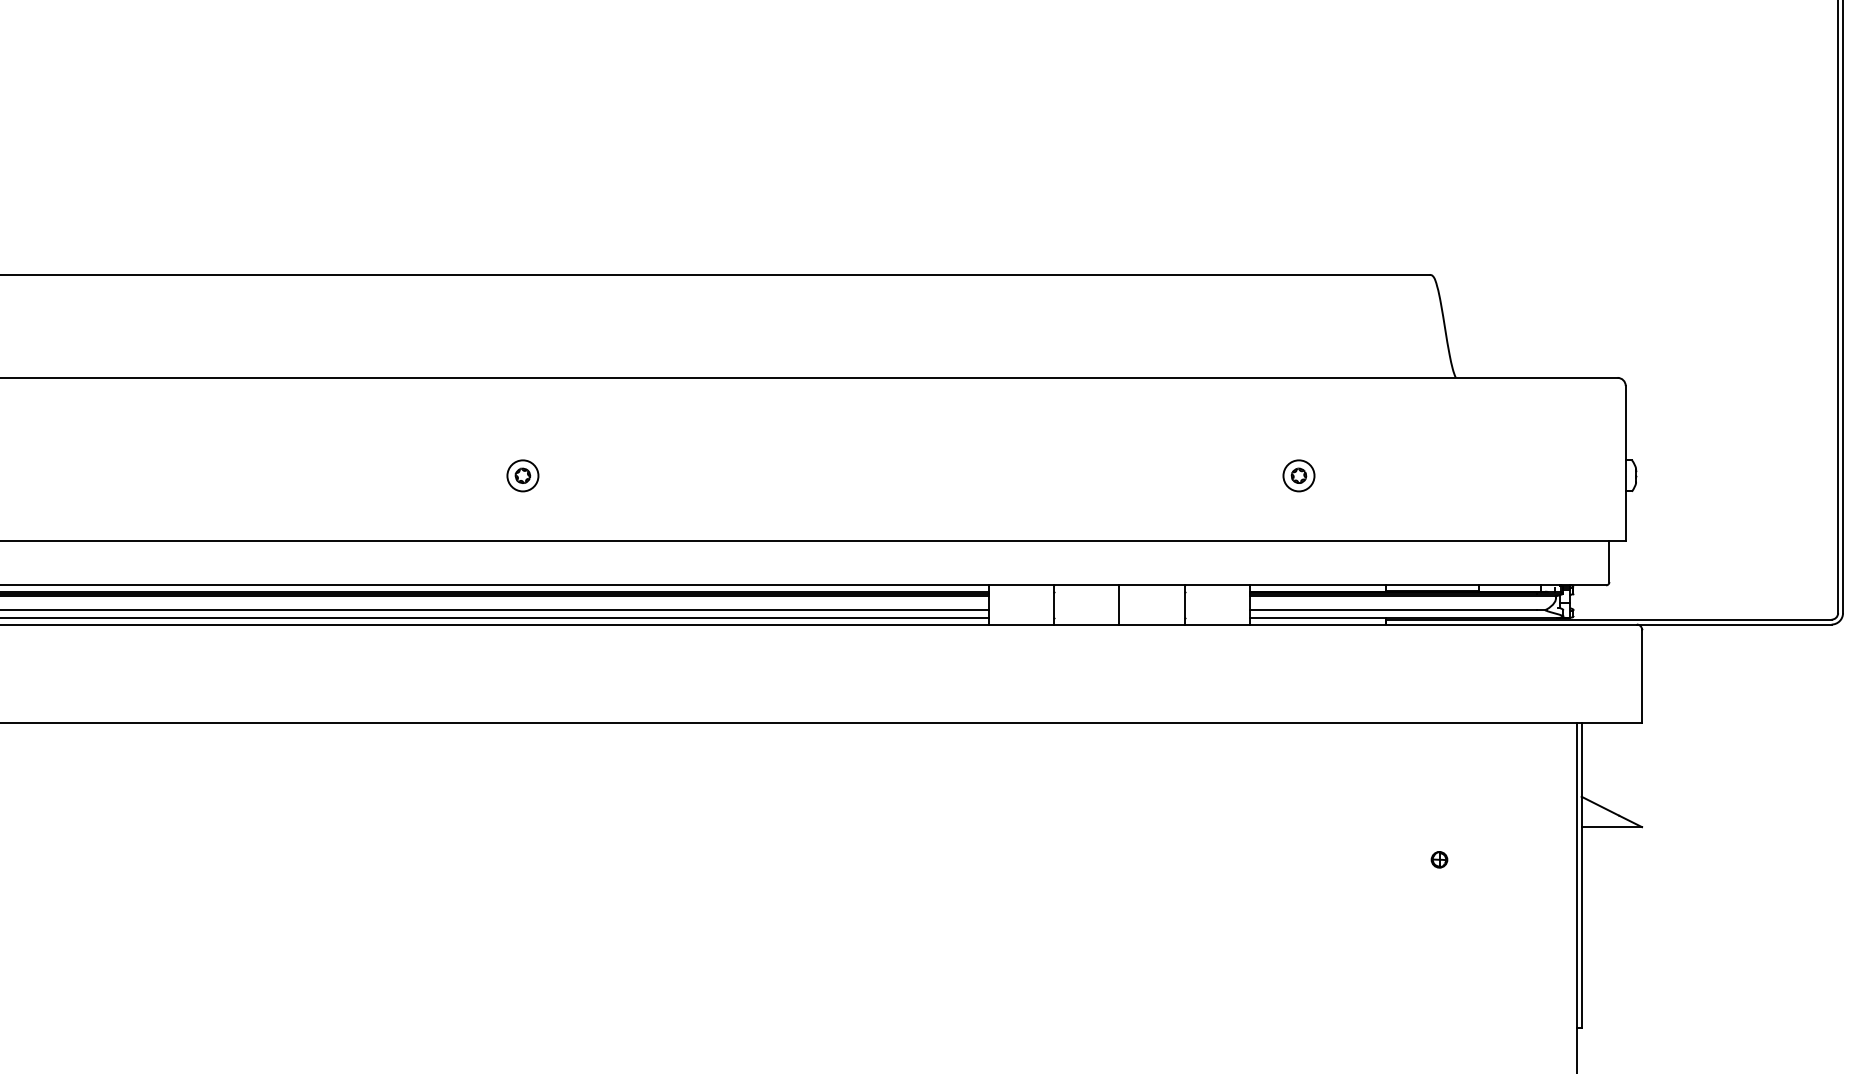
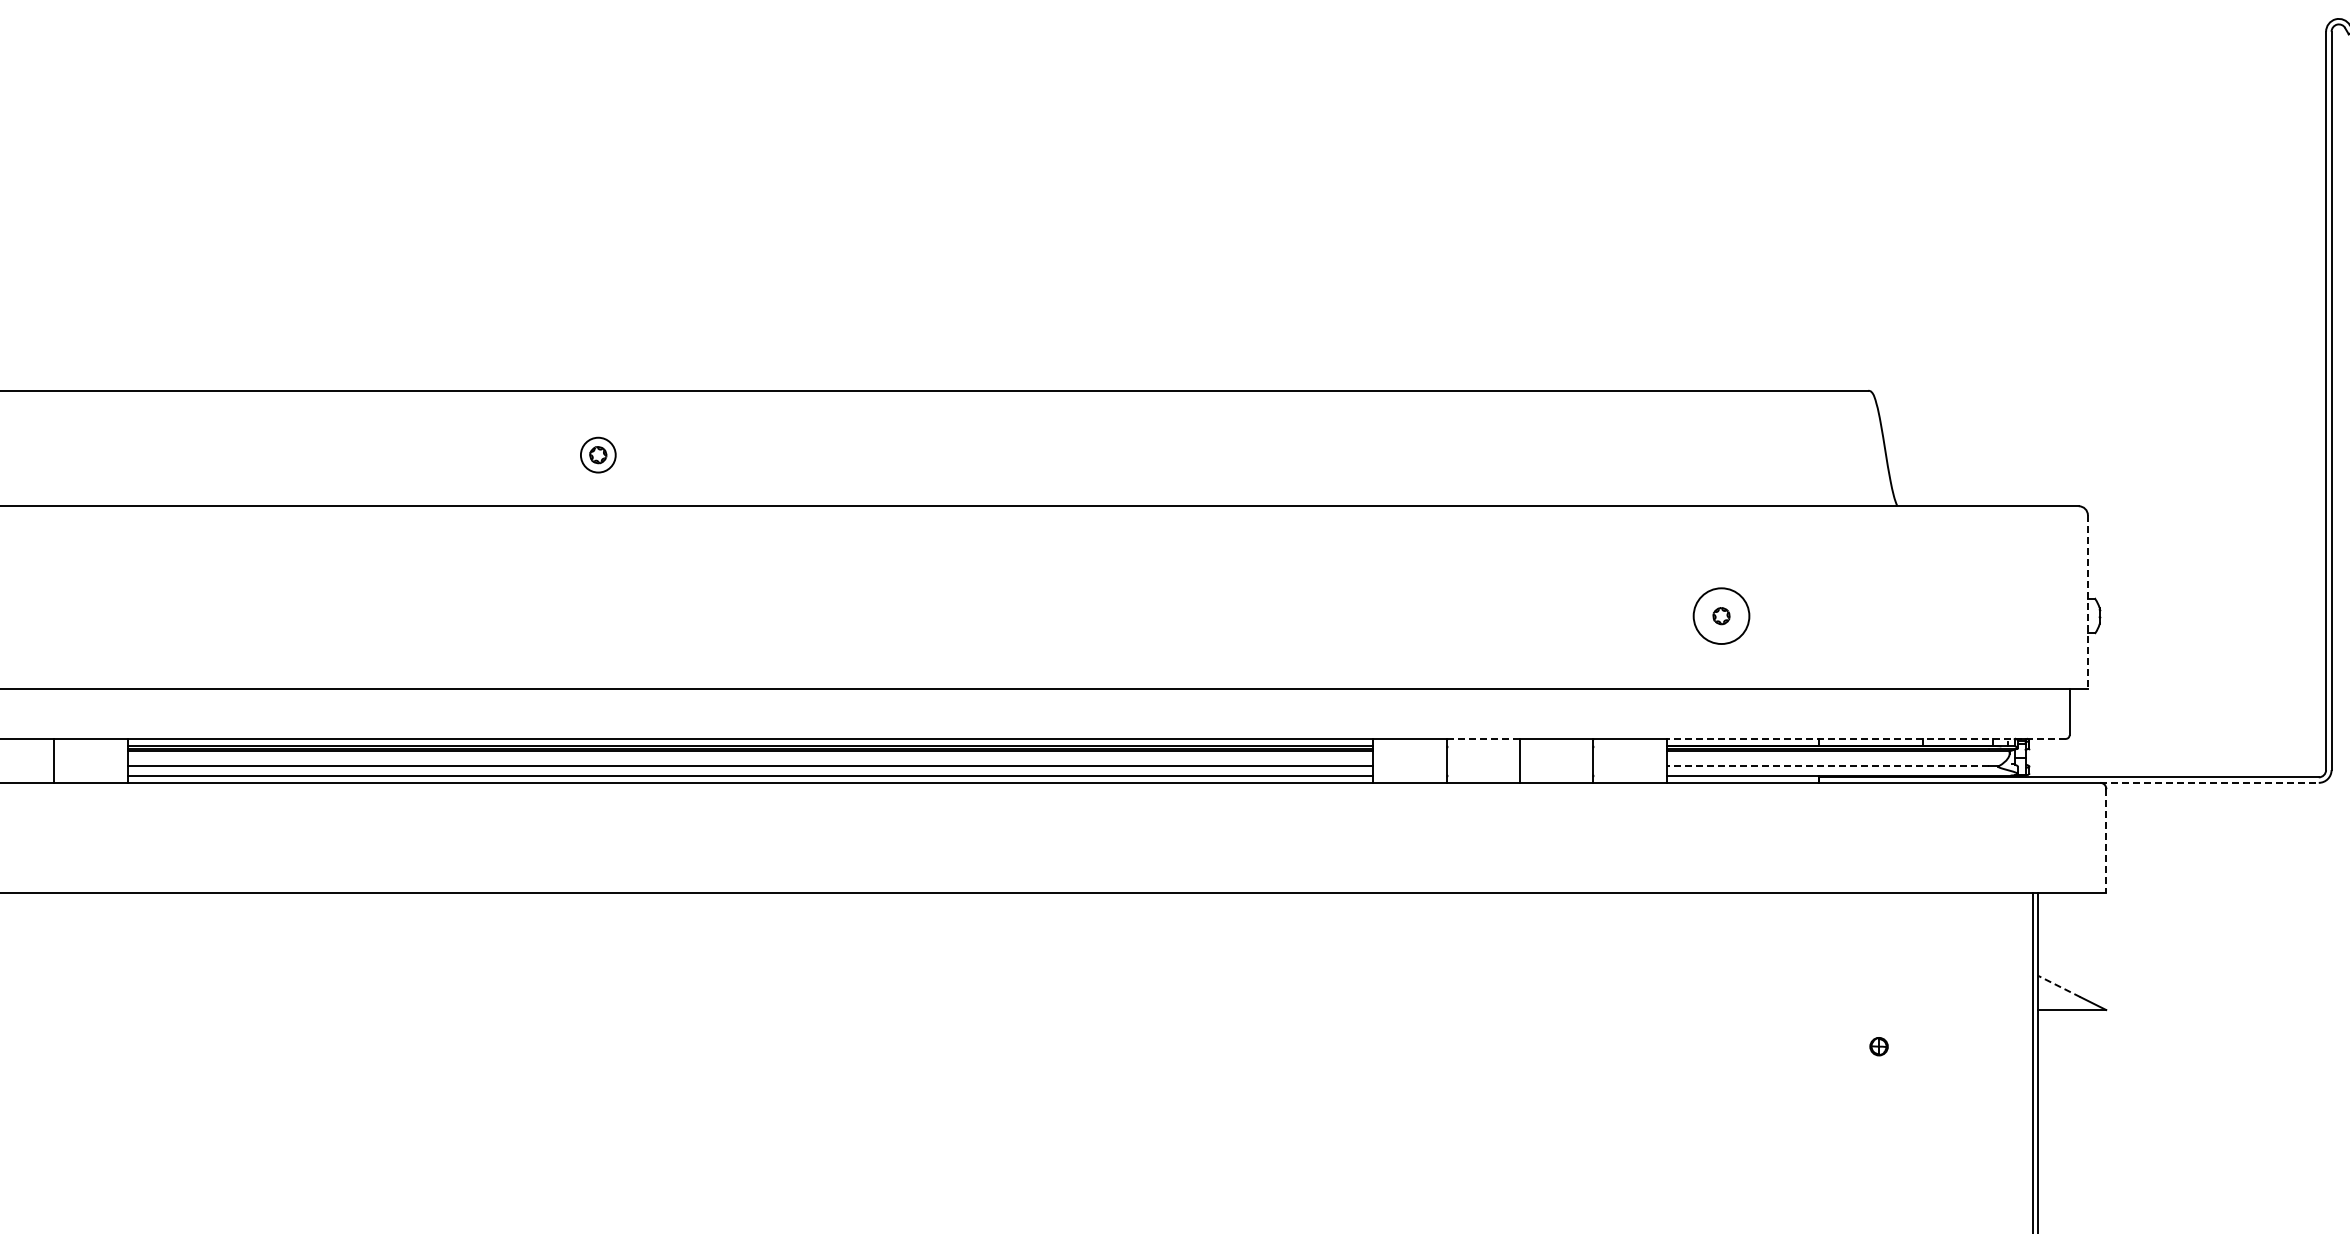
line: (1625, 463) -> (2087, 602), solid -> dashed
part: (523, 475) -> (598, 454), moved
circle: (1298, 475) -> (1721, 615), size x1.6
line: (1086, 584) -> (1483, 738), solid -> dashed
line: (1428, 584) -> (1866, 738), solid -> dashed
line: (1393, 609) -> (1827, 766), solid -> dashed
line: (1735, 624) -> (2210, 782), solid -> dashed
line: (1642, 676) -> (2106, 841), solid -> dashed
line: (1600, 806) -> (2059, 986), solid -> dashed

